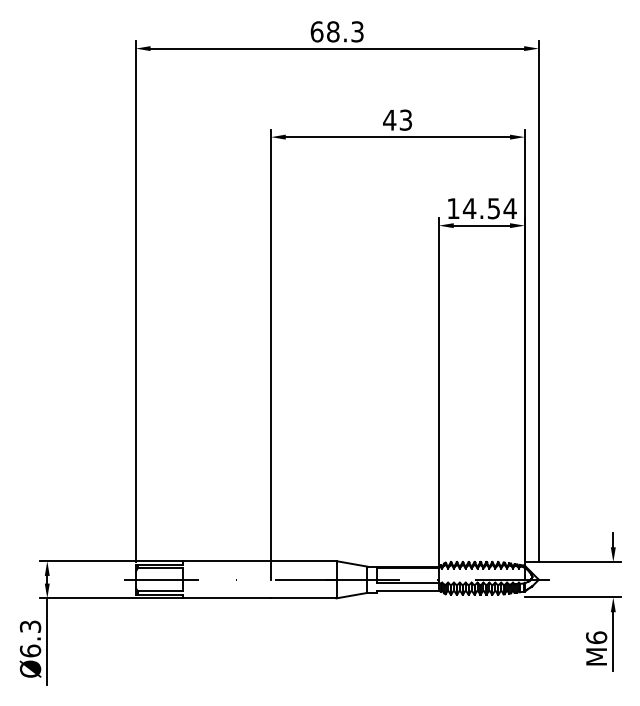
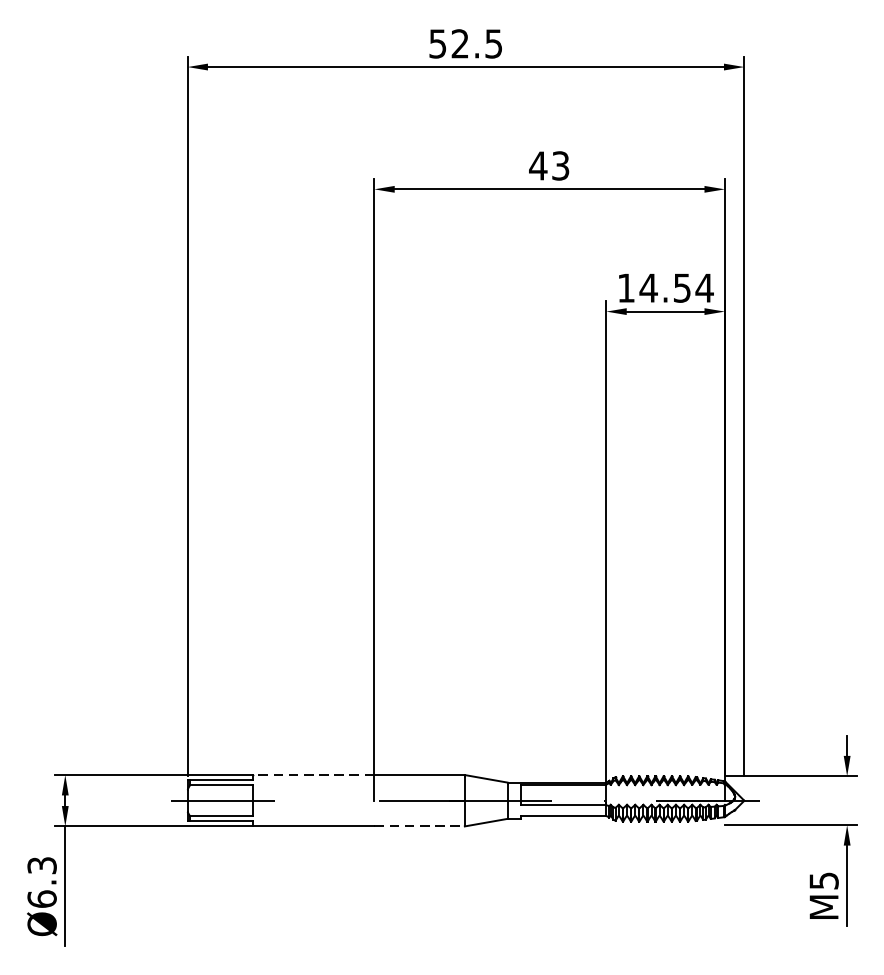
text: (336, 31) -> (464, 43), 68.3 -> 52.5
line: (227, 561) -> (314, 775), solid -> dashed
line: (303, 598) -> (419, 826), solid -> dashed
text: (596, 637) -> (823, 880), M6 -> M5

